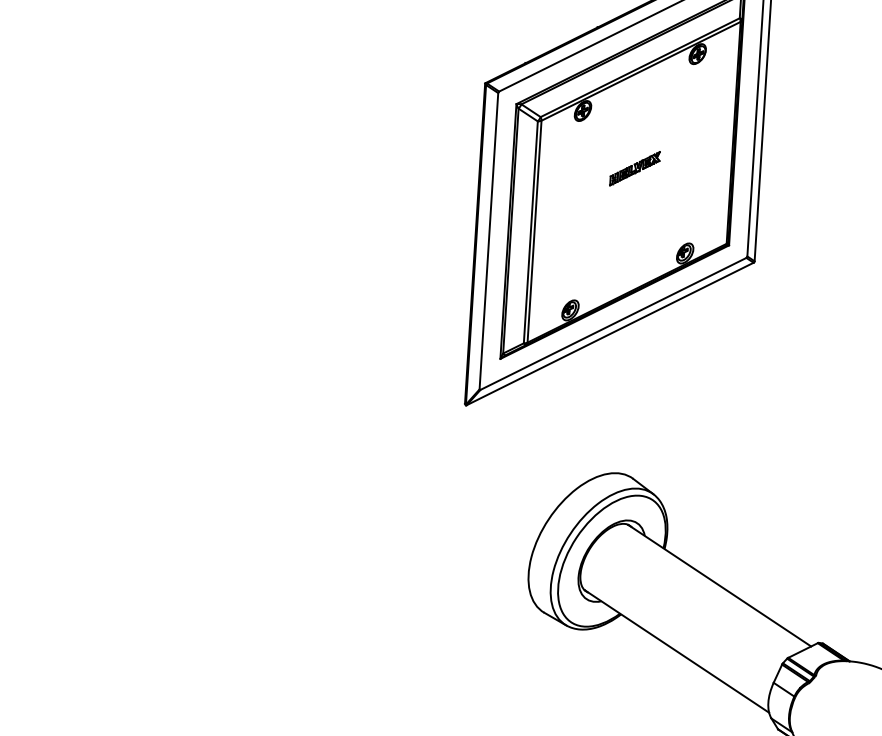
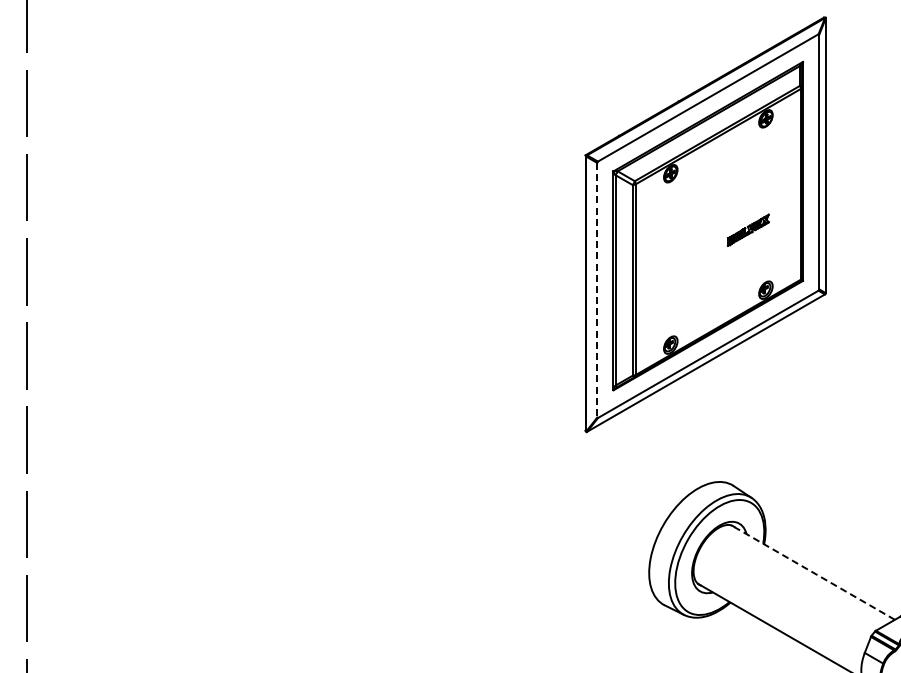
part: (634, 167) -> (747, 229), moved
line: (489, 241) -> (597, 290), solid -> dashed
line: (718, 585) -> (812, 572), solid -> dashed

